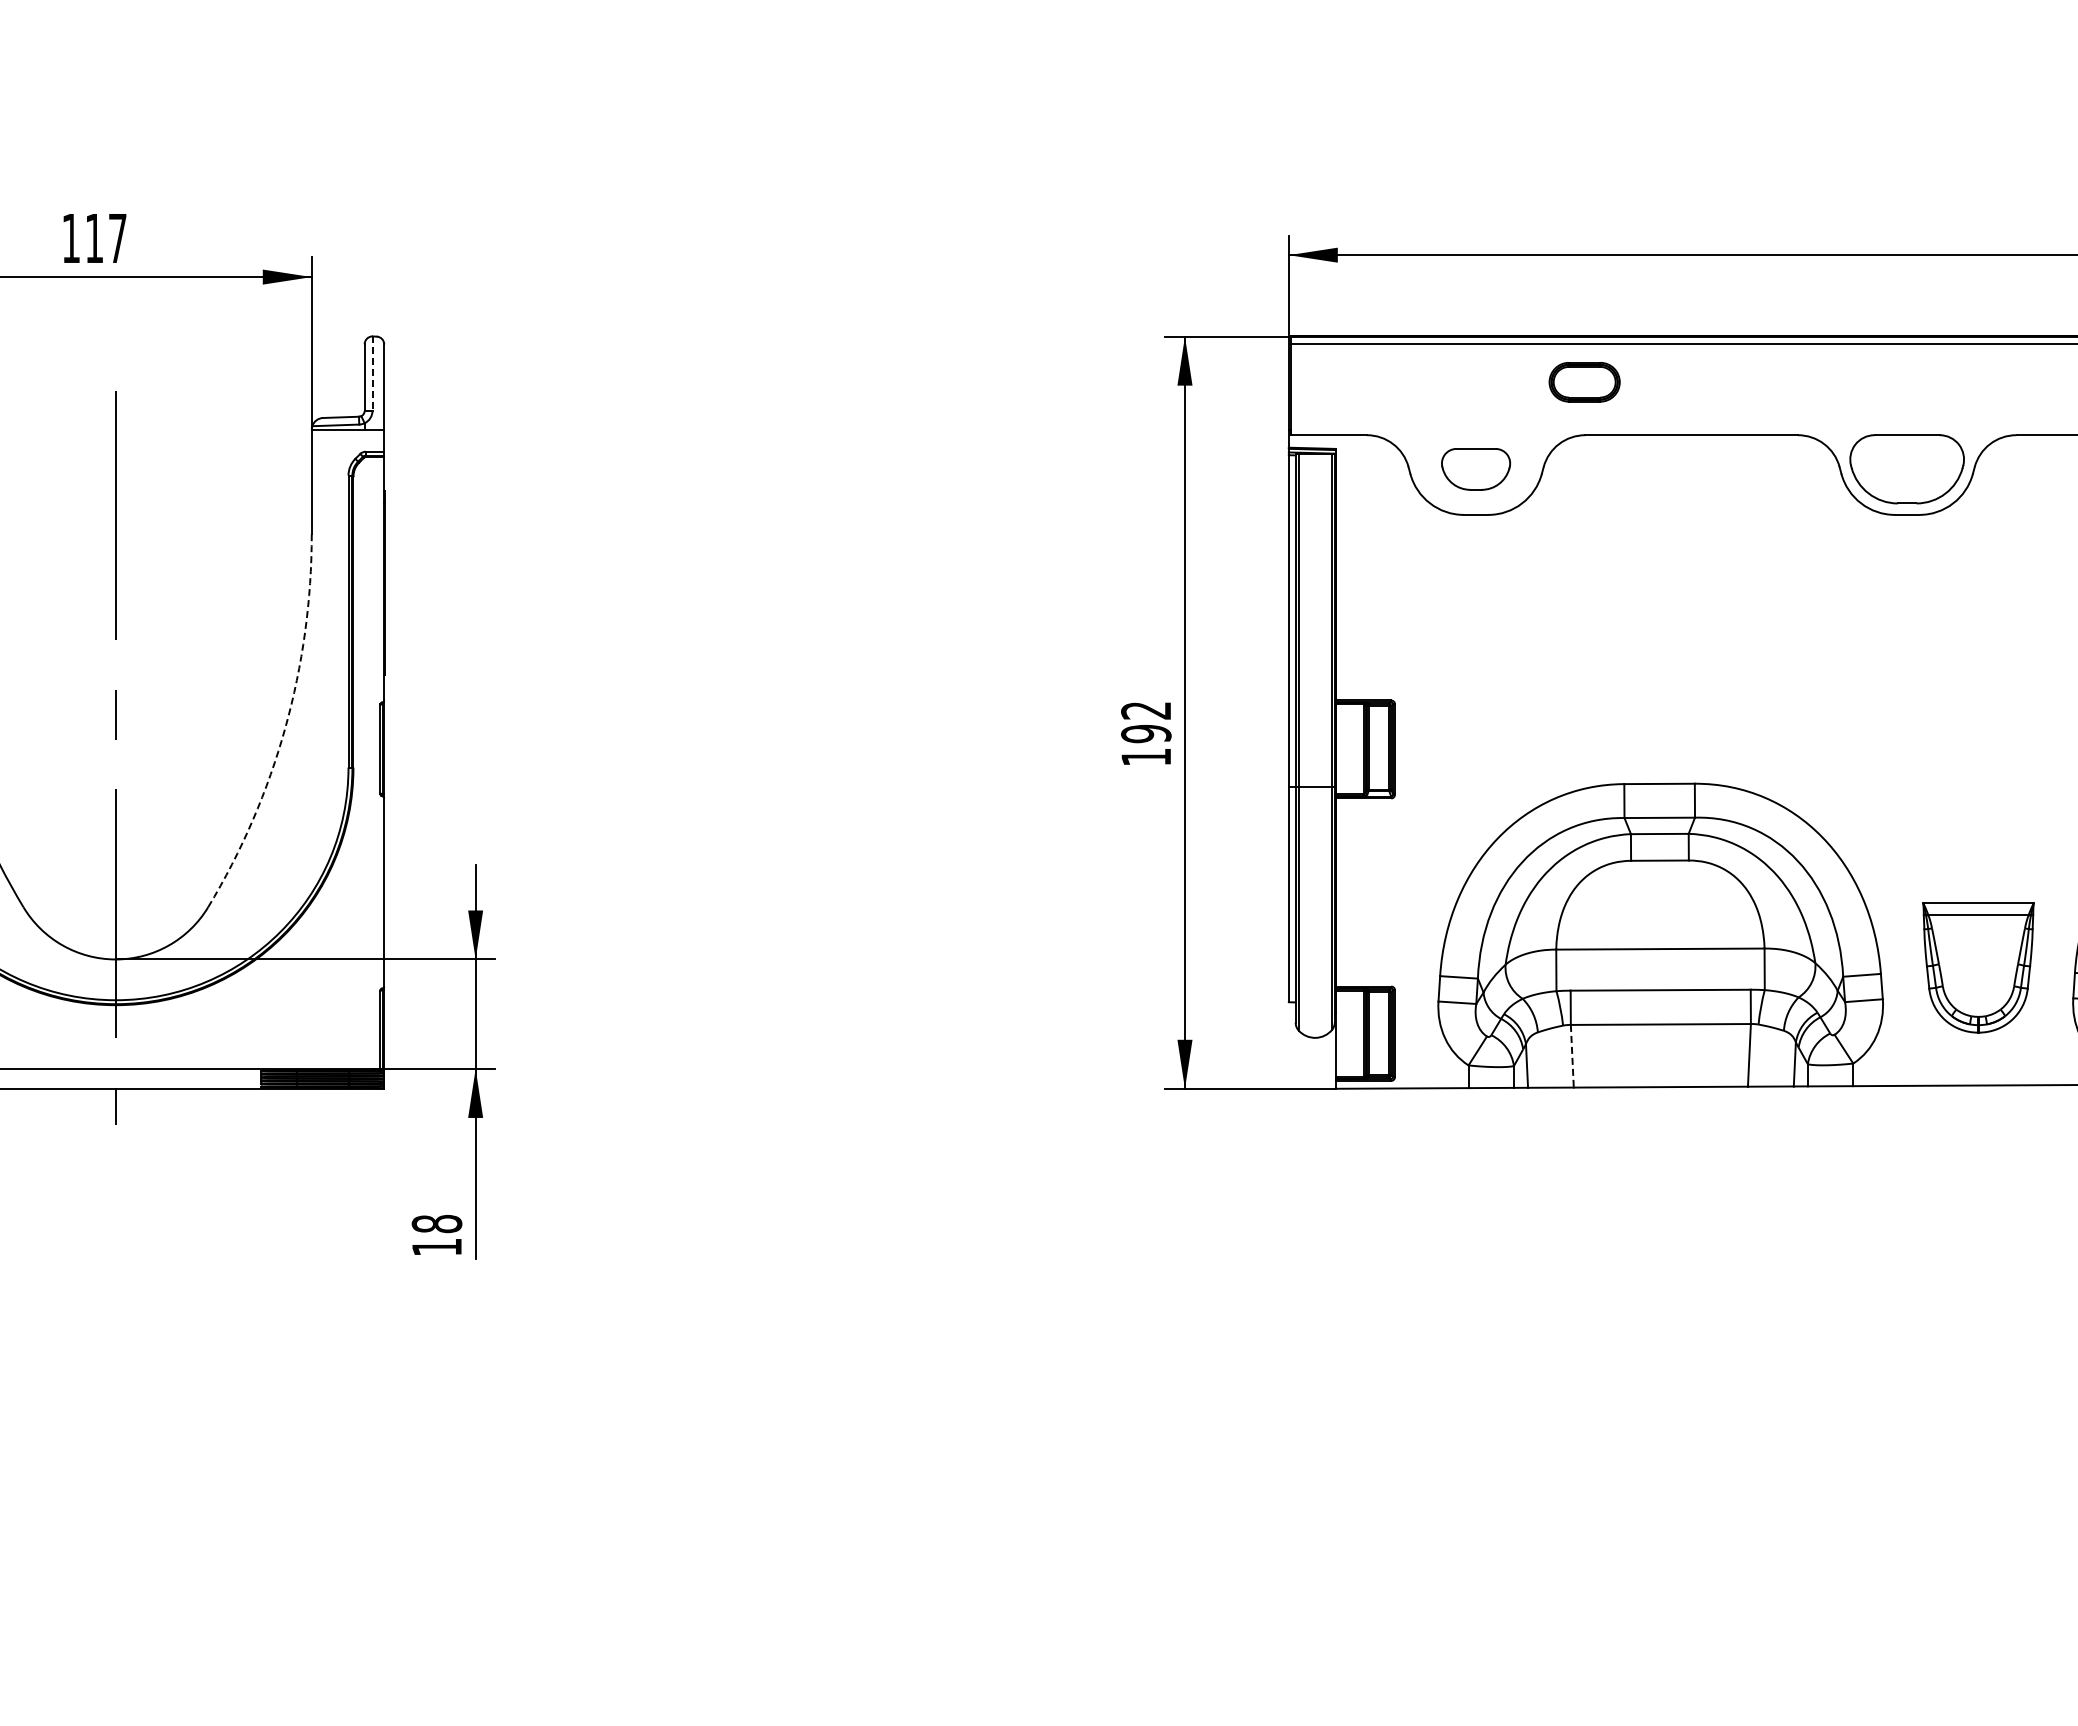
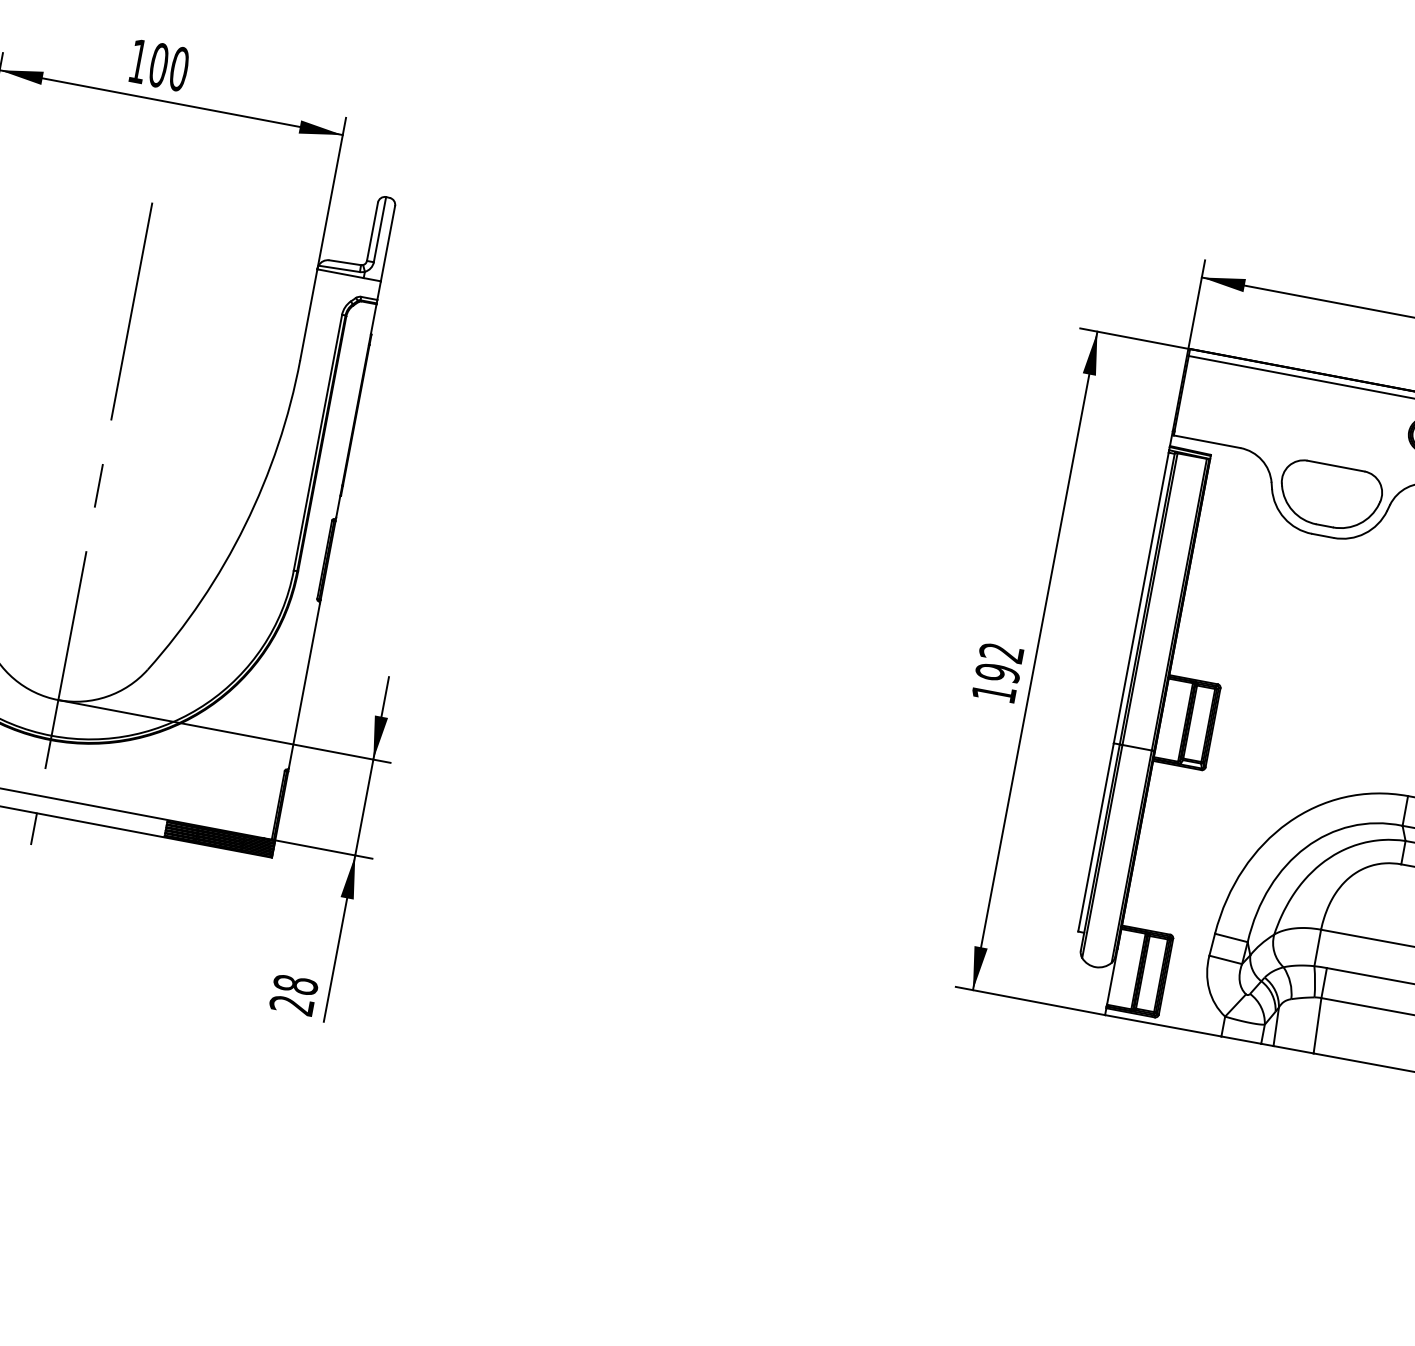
text: (105, 238) -> (168, 67), 117 -> 100
line: (372, 374) -> (379, 230), dashed -> solid
part: (1475, 469) -> (1329, 496), size x1.67
arc: (285, 727) -> (245, 525), dashed -> solid
line: (1572, 1056) -> (1317, 1026), dashed -> solid
text: (436, 1247) -> (291, 1005), 18 -> 28

